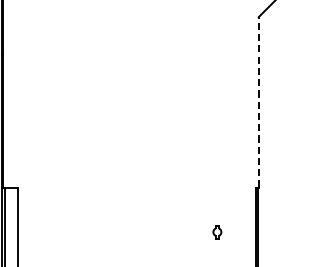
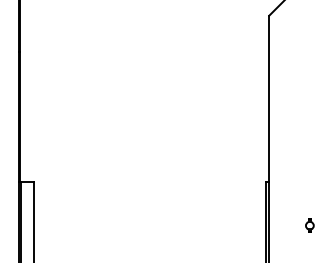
line: (258, 101) -> (269, 98), dashed -> solid
part: (217, 231) -> (309, 225), moved

